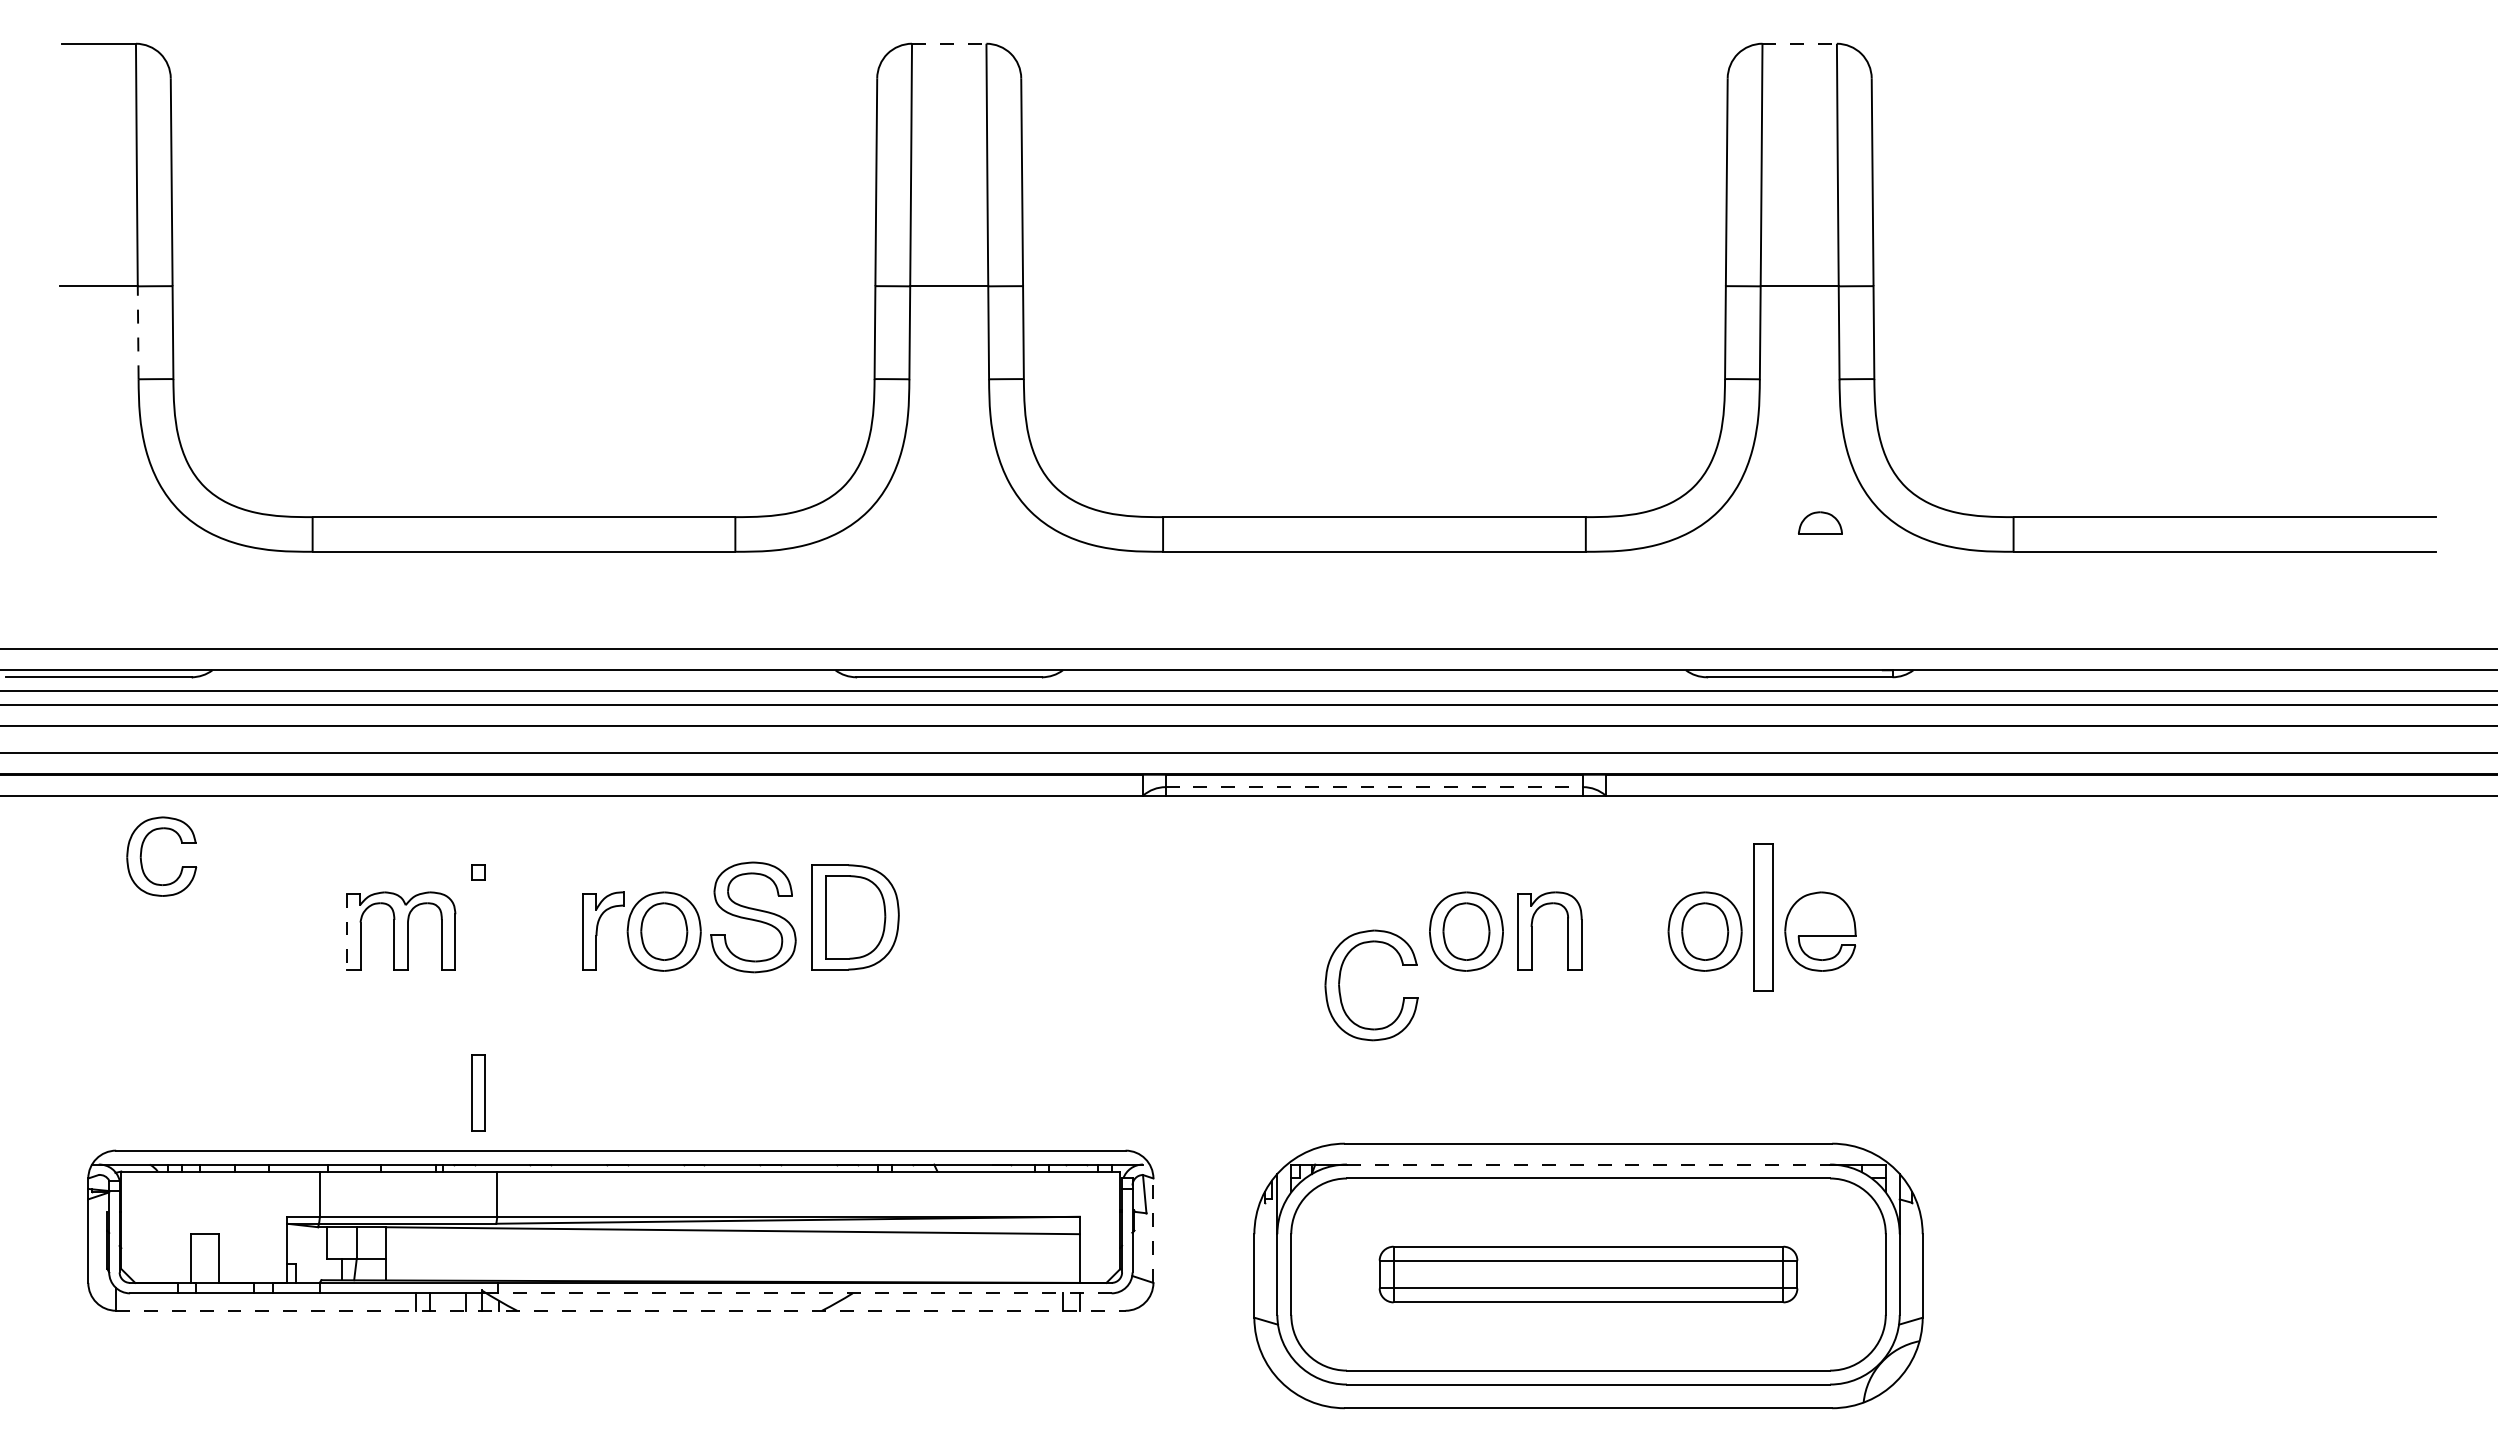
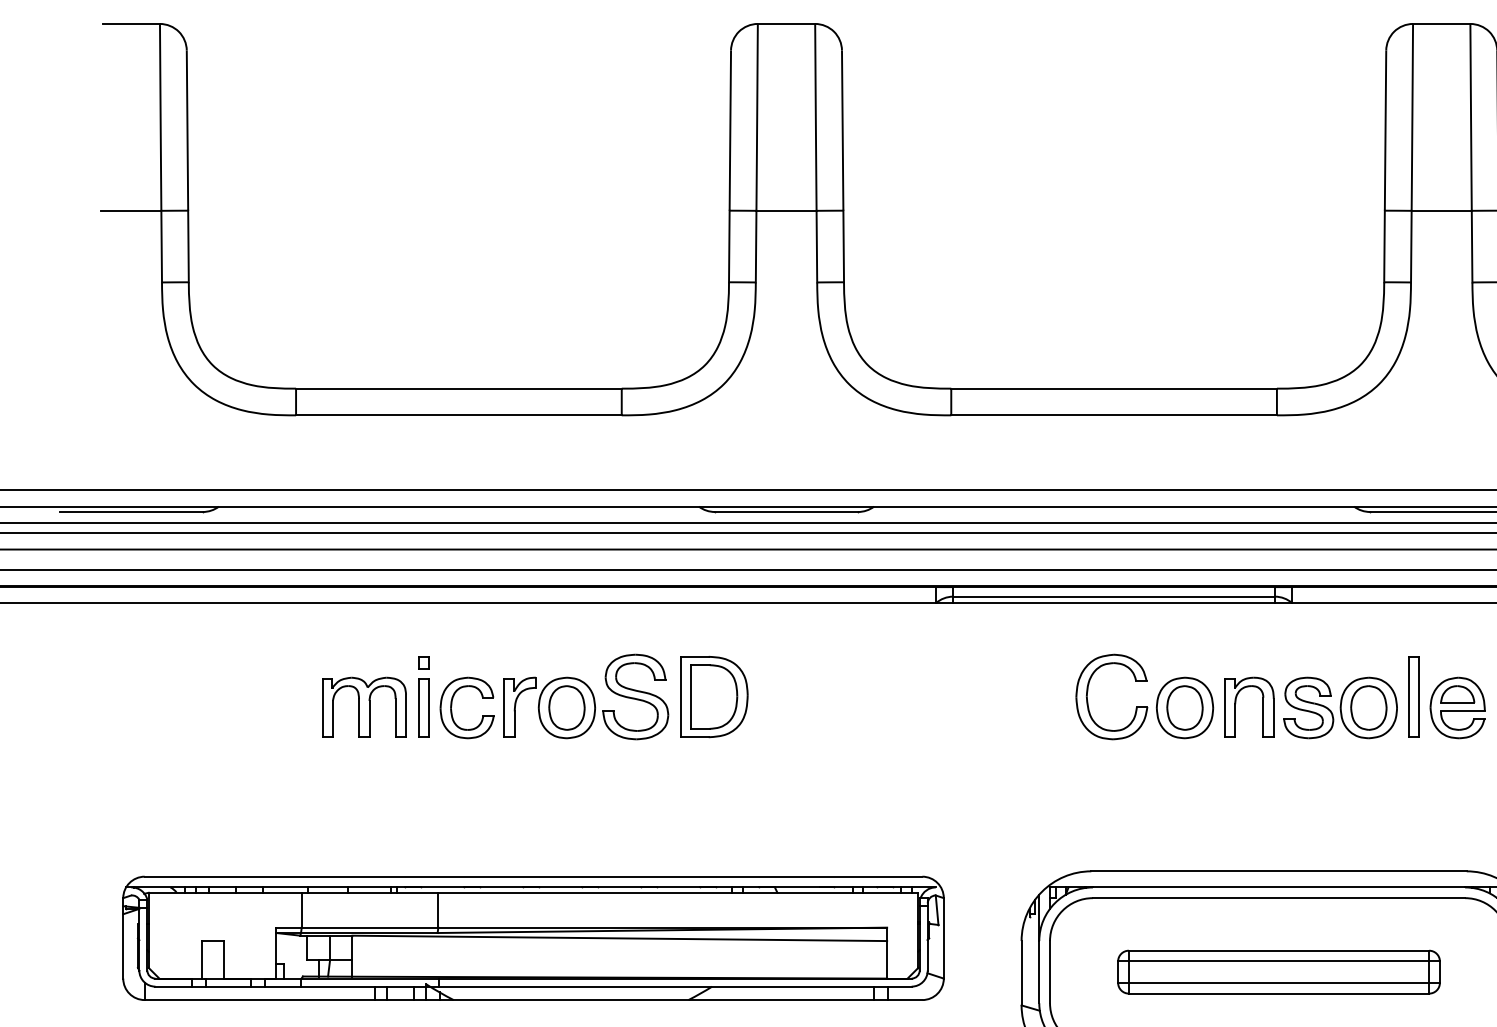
line: (949, 43) -> (786, 23), dashed -> solid
line: (1800, 43) -> (1442, 23), dashed -> solid
line: (138, 332) -> (161, 246), dashed -> solid
part: (1820, 522) -> (1457, 694), moved
line: (1374, 787) -> (1114, 596), dashed -> solid
part: (142, 851) -> (452, 704), moved
part: (1763, 917) -> (1413, 697), size x0.71
line: (346, 931) -> (322, 707), dashed -> solid
part: (1626, 931) -> (1308, 707), added
part: (1340, 987) -> (1087, 698), moved
part: (478, 1092) -> (423, 707), moved
line: (1588, 1164) -> (1279, 887), dashed -> solid
line: (1153, 1230) -> (943, 938), dashed -> solid
line: (804, 1293) -> (675, 986), dashed -> solid
line: (620, 1310) -> (533, 999), dashed -> solid

